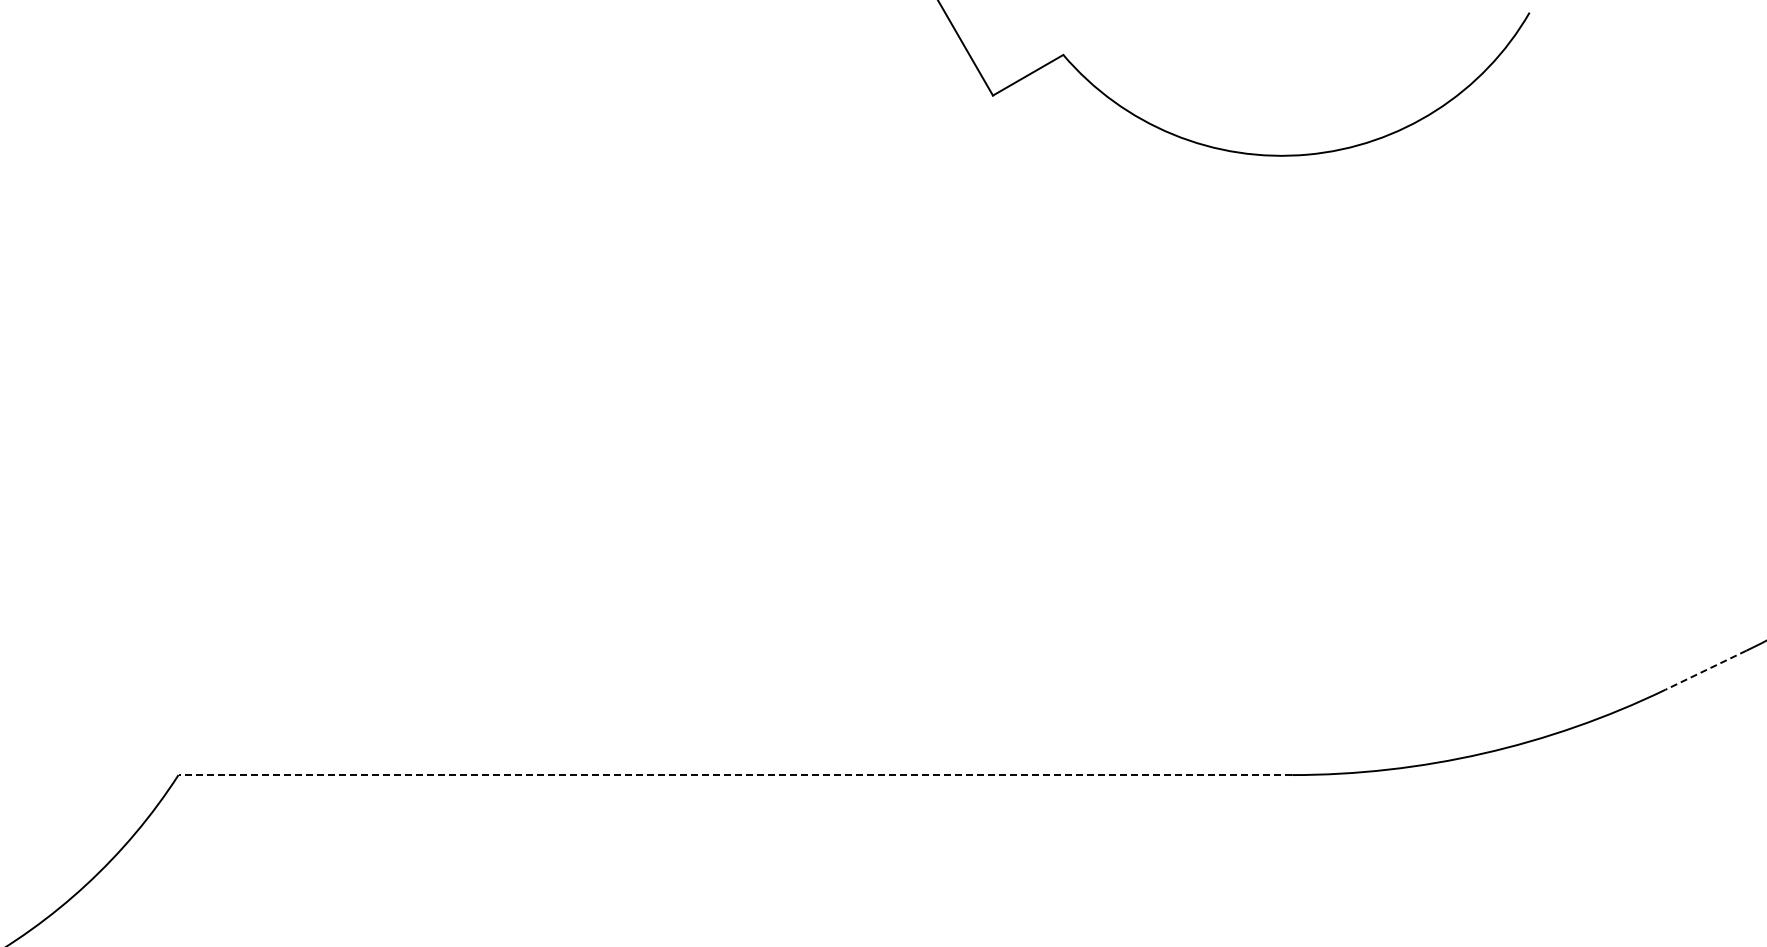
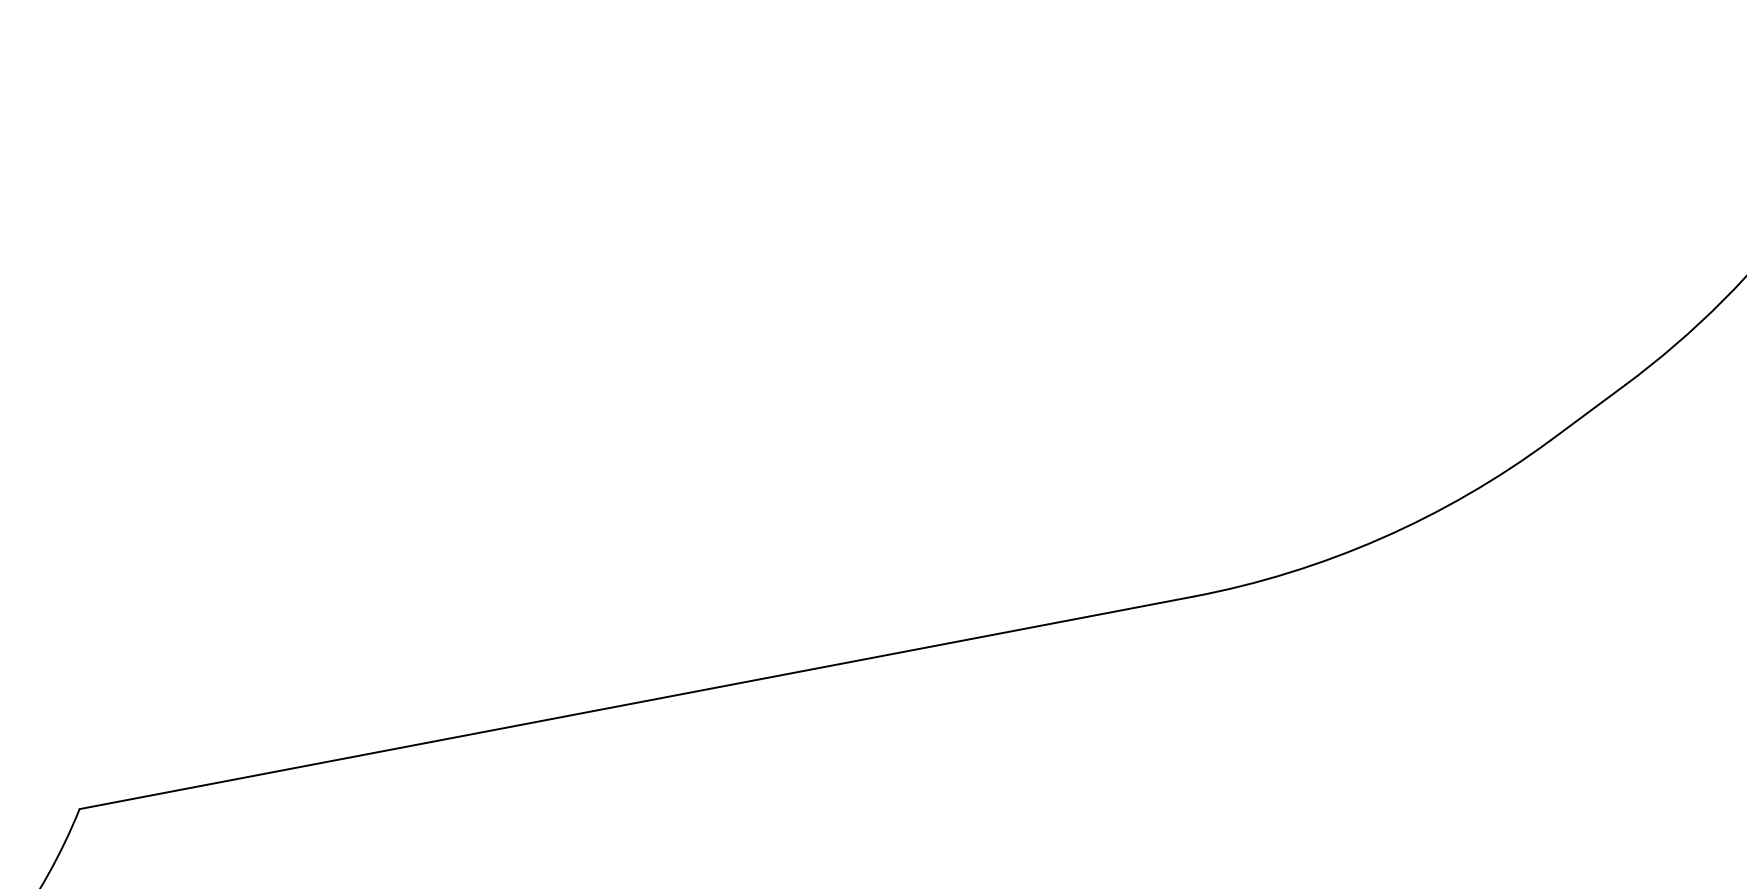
line: (1705, 670) -> (1587, 412), dashed -> solid
line: (735, 775) -> (637, 703), dashed -> solid

